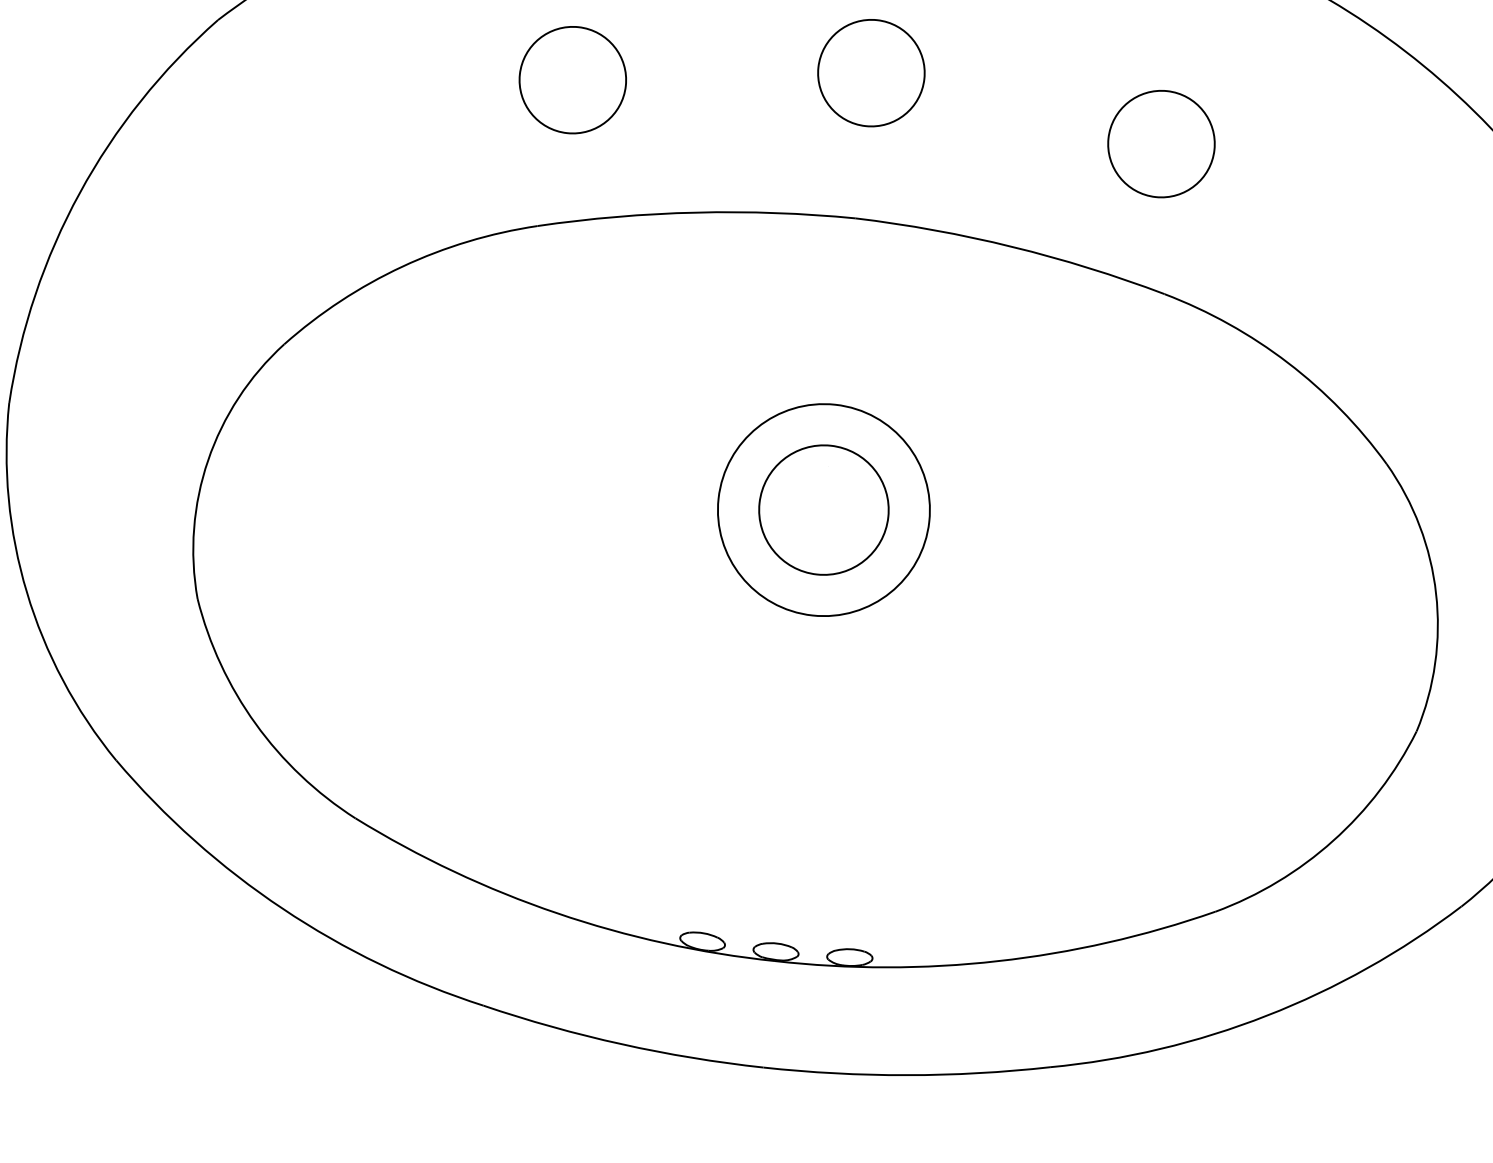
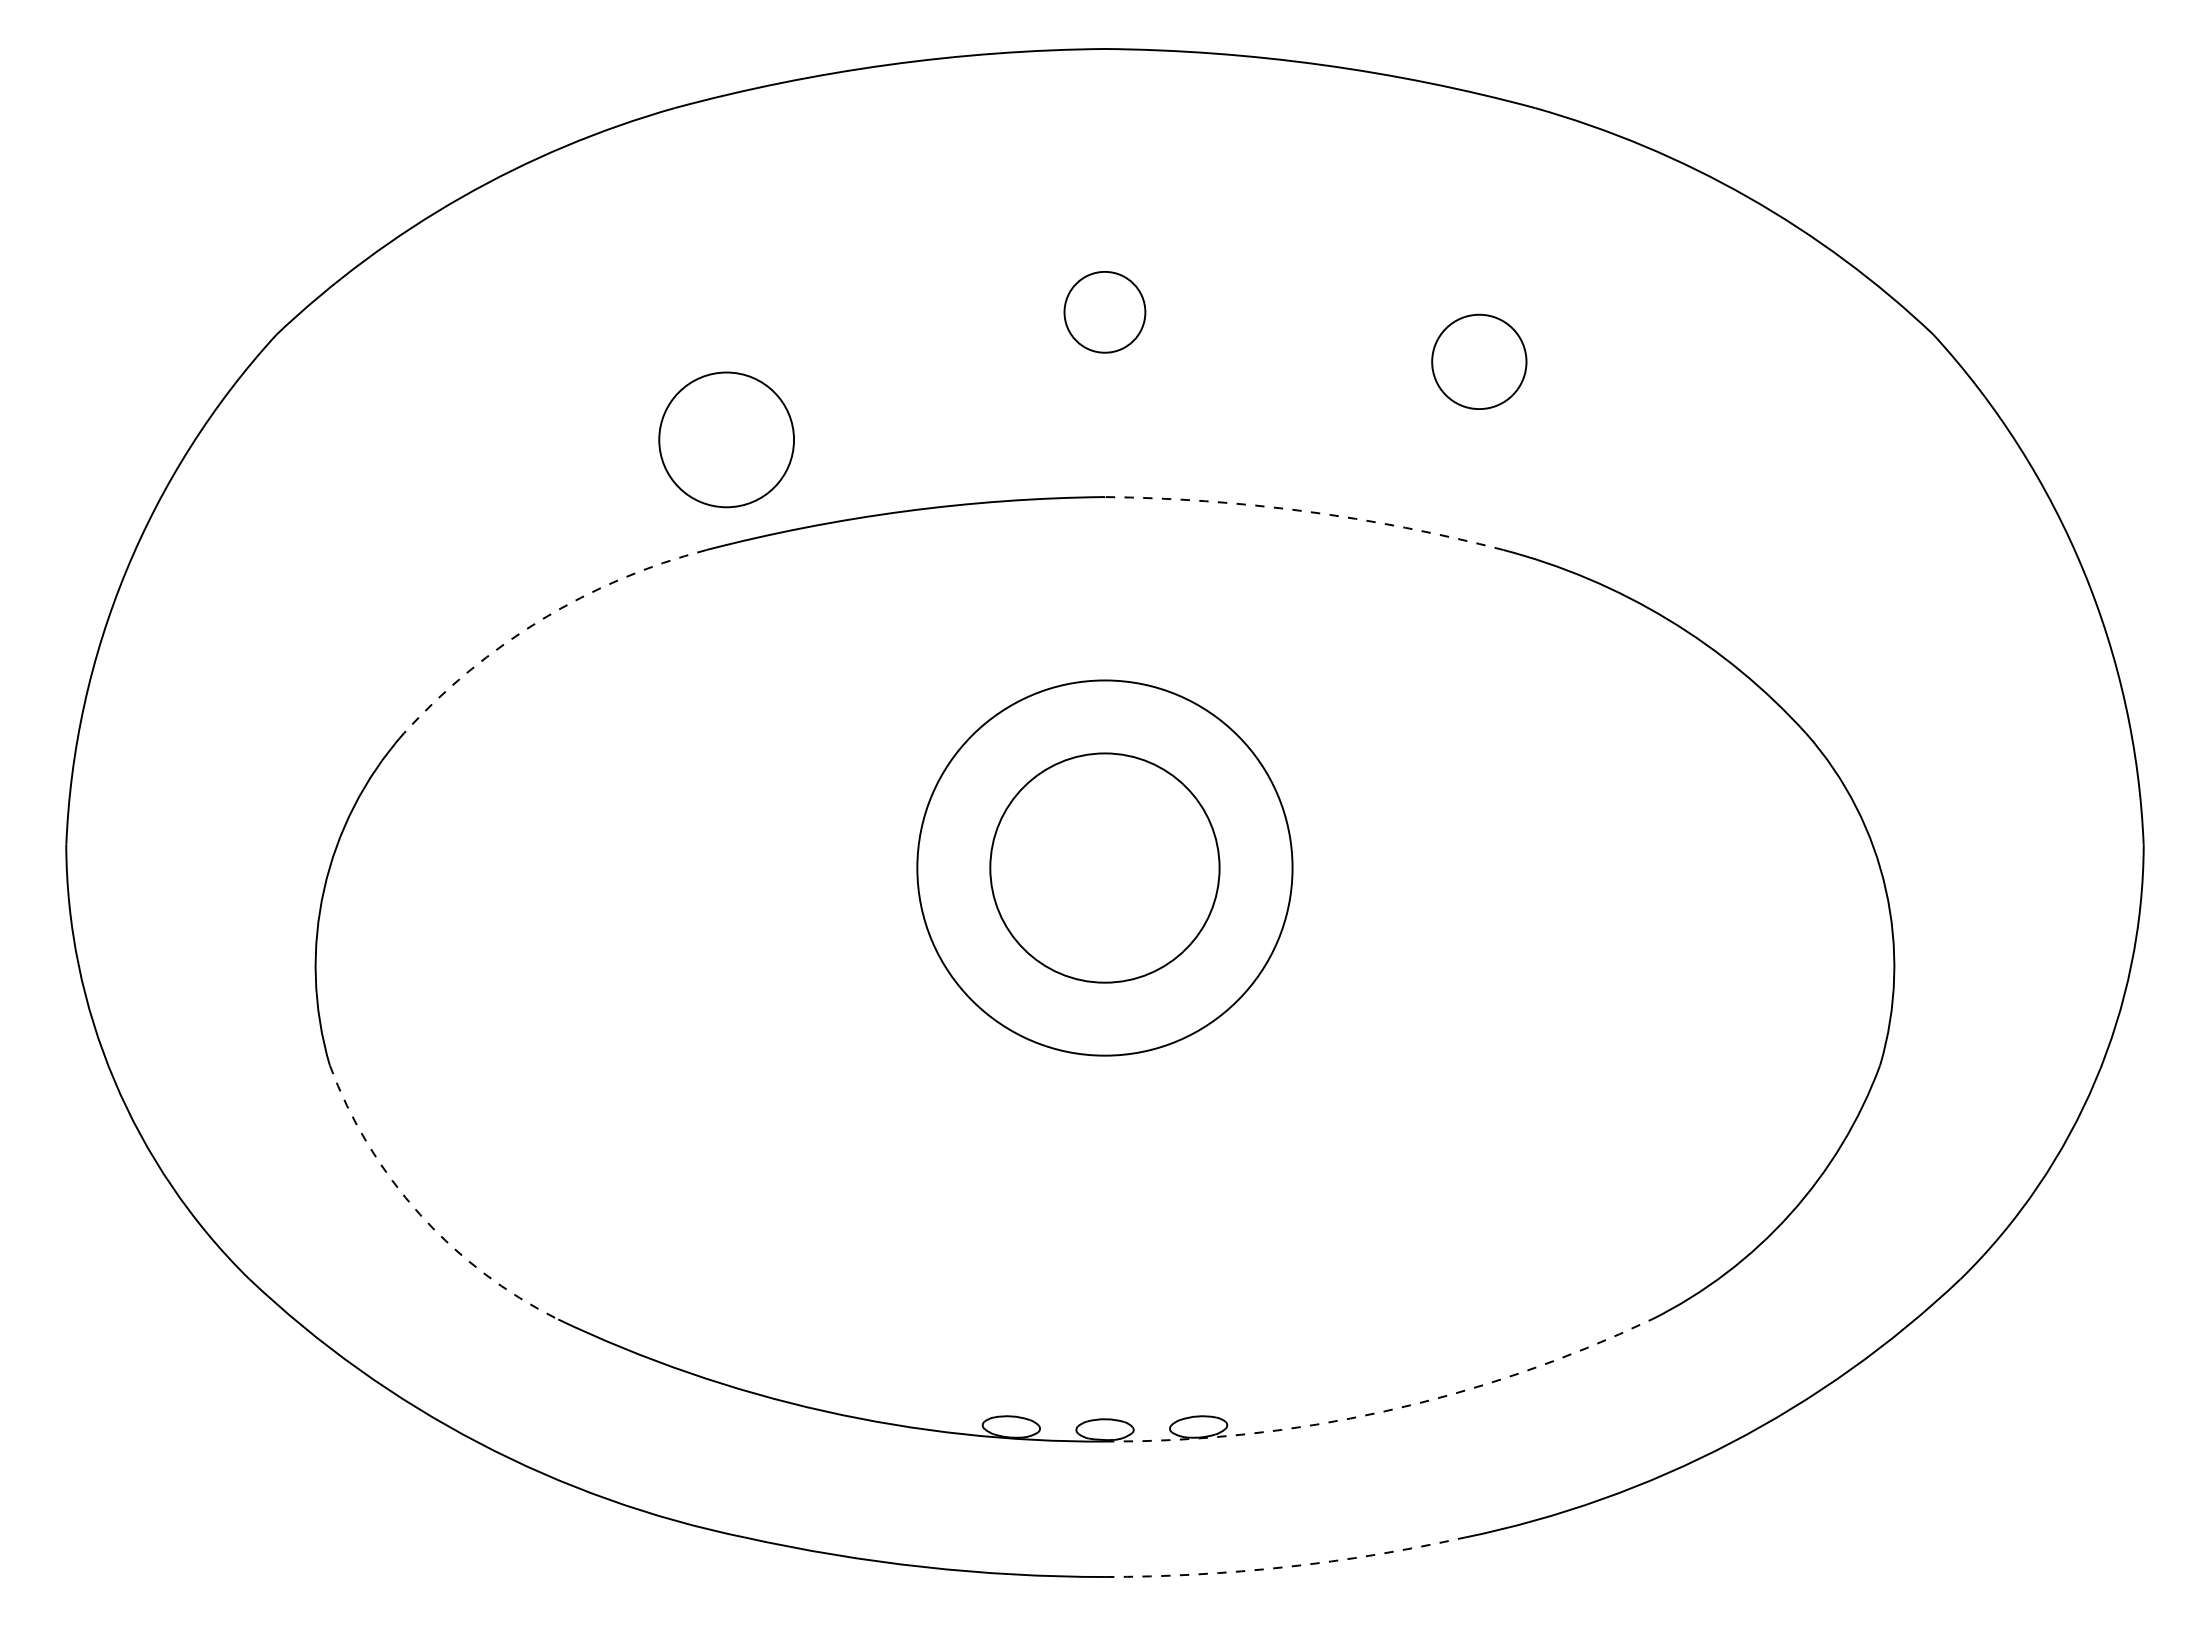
circle: (871, 72) -> (1104, 311), size x0.6
circle: (572, 79) -> (726, 439), moved
circle: (1161, 143) -> (1479, 361), size x0.7
arc: (1012, 246) -> (1305, 511), solid -> dashed
arc: (402, 266) -> (541, 619), solid -> dashed
circle: (823, 509) -> (1104, 867), size x1.4
circle: (823, 510) -> (1104, 868), size x1.4
arc: (255, 723) -> (419, 1214), solid -> dashed
arc: (998, 961) -> (1385, 1411), solid -> dashed
arc: (906, 1075) -> (1286, 1567), solid -> dashed

